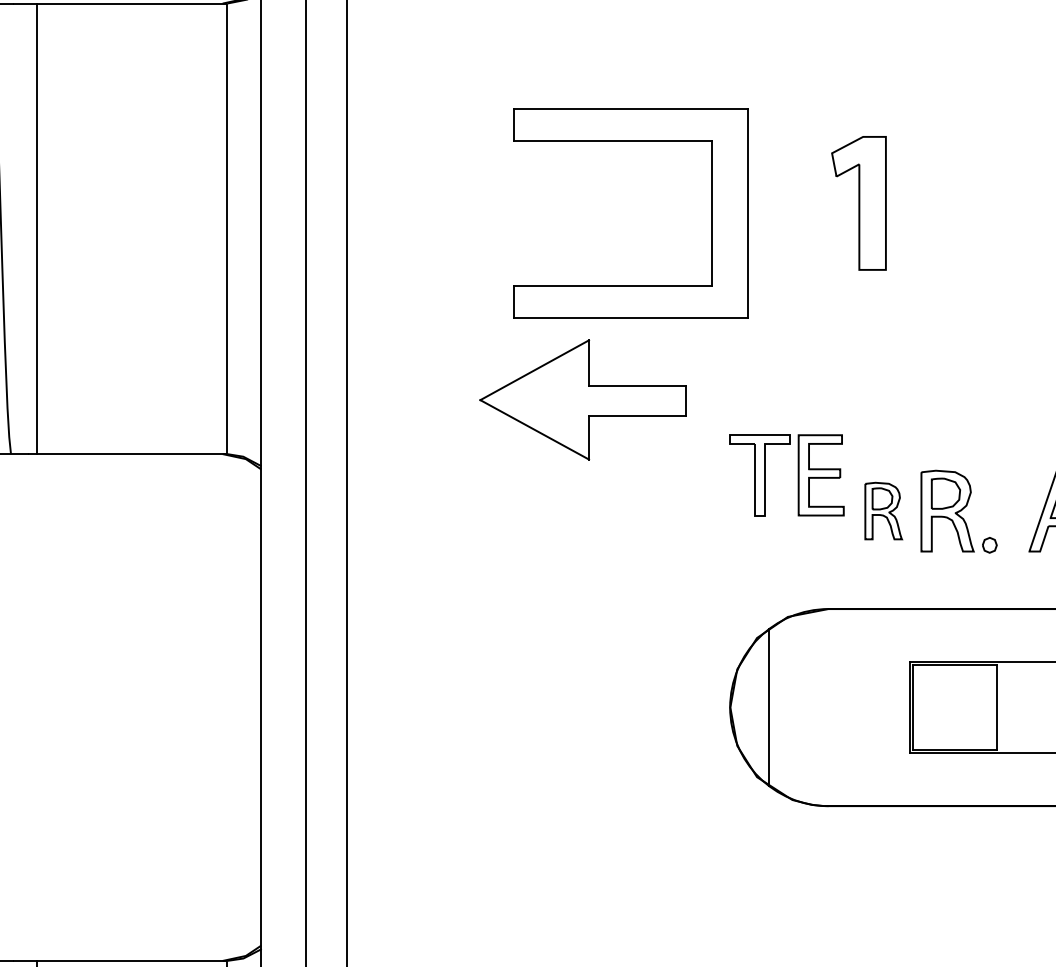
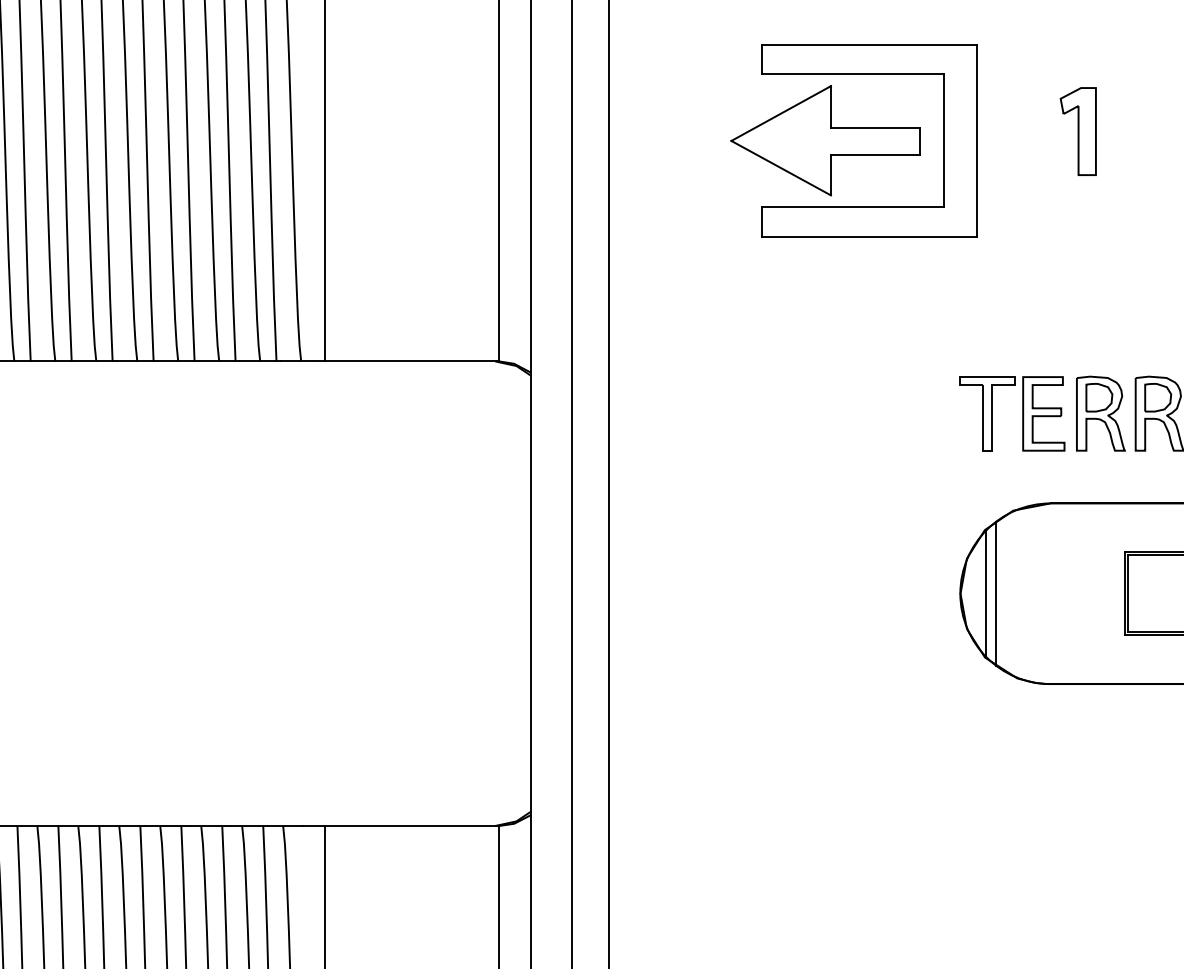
part: (857, 203) -> (1077, 131), size x0.71
part: (583, 399) -> (825, 140), moved
part: (797, 474) -> (1022, 413), moved
part: (884, 510) -> (1101, 413), size x1.43
line: (757, 707) -> (985, 593), added

